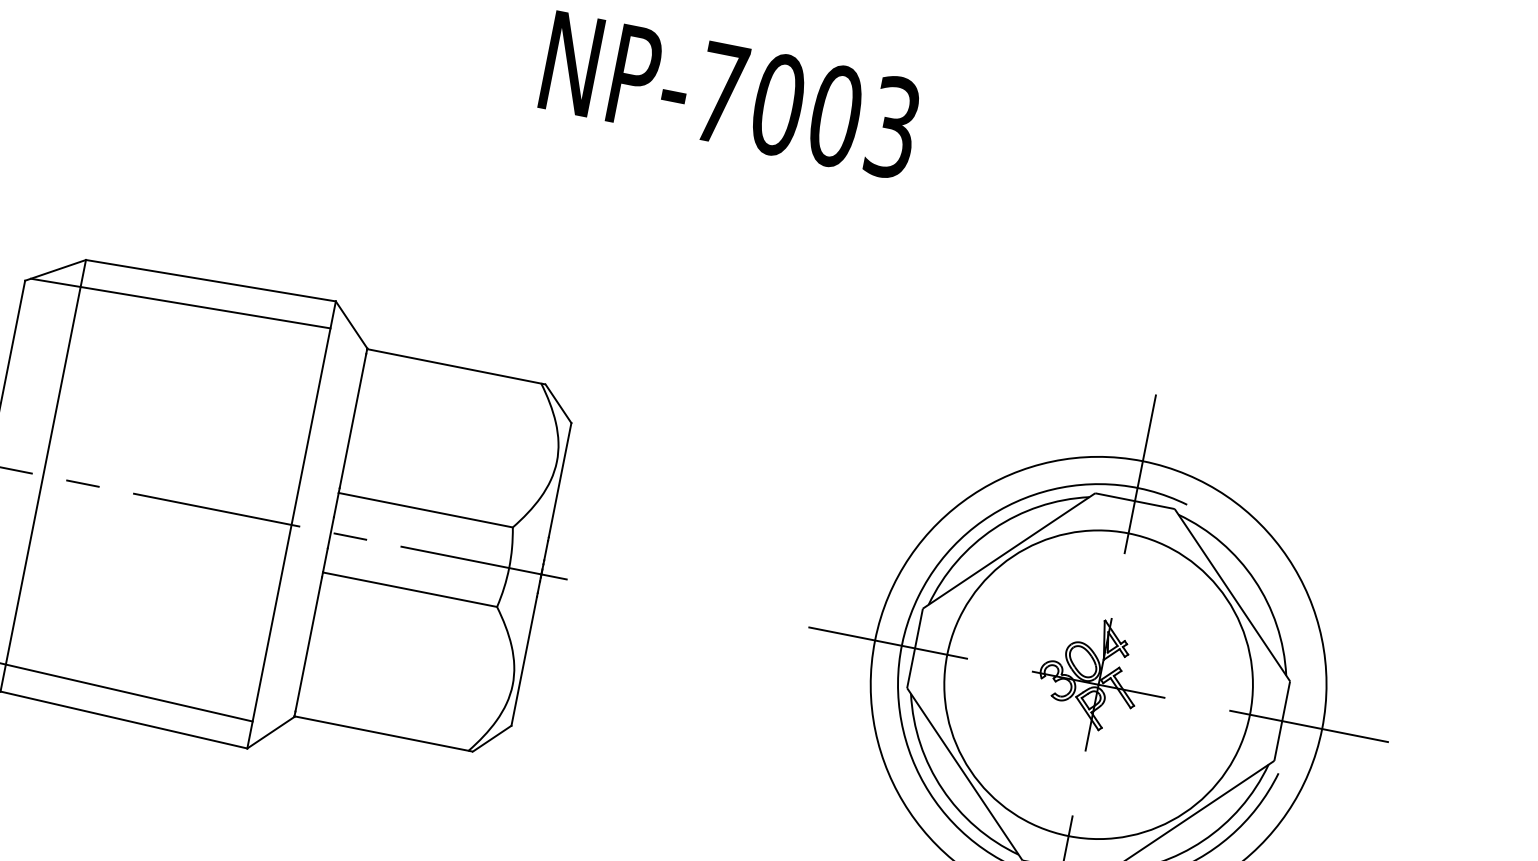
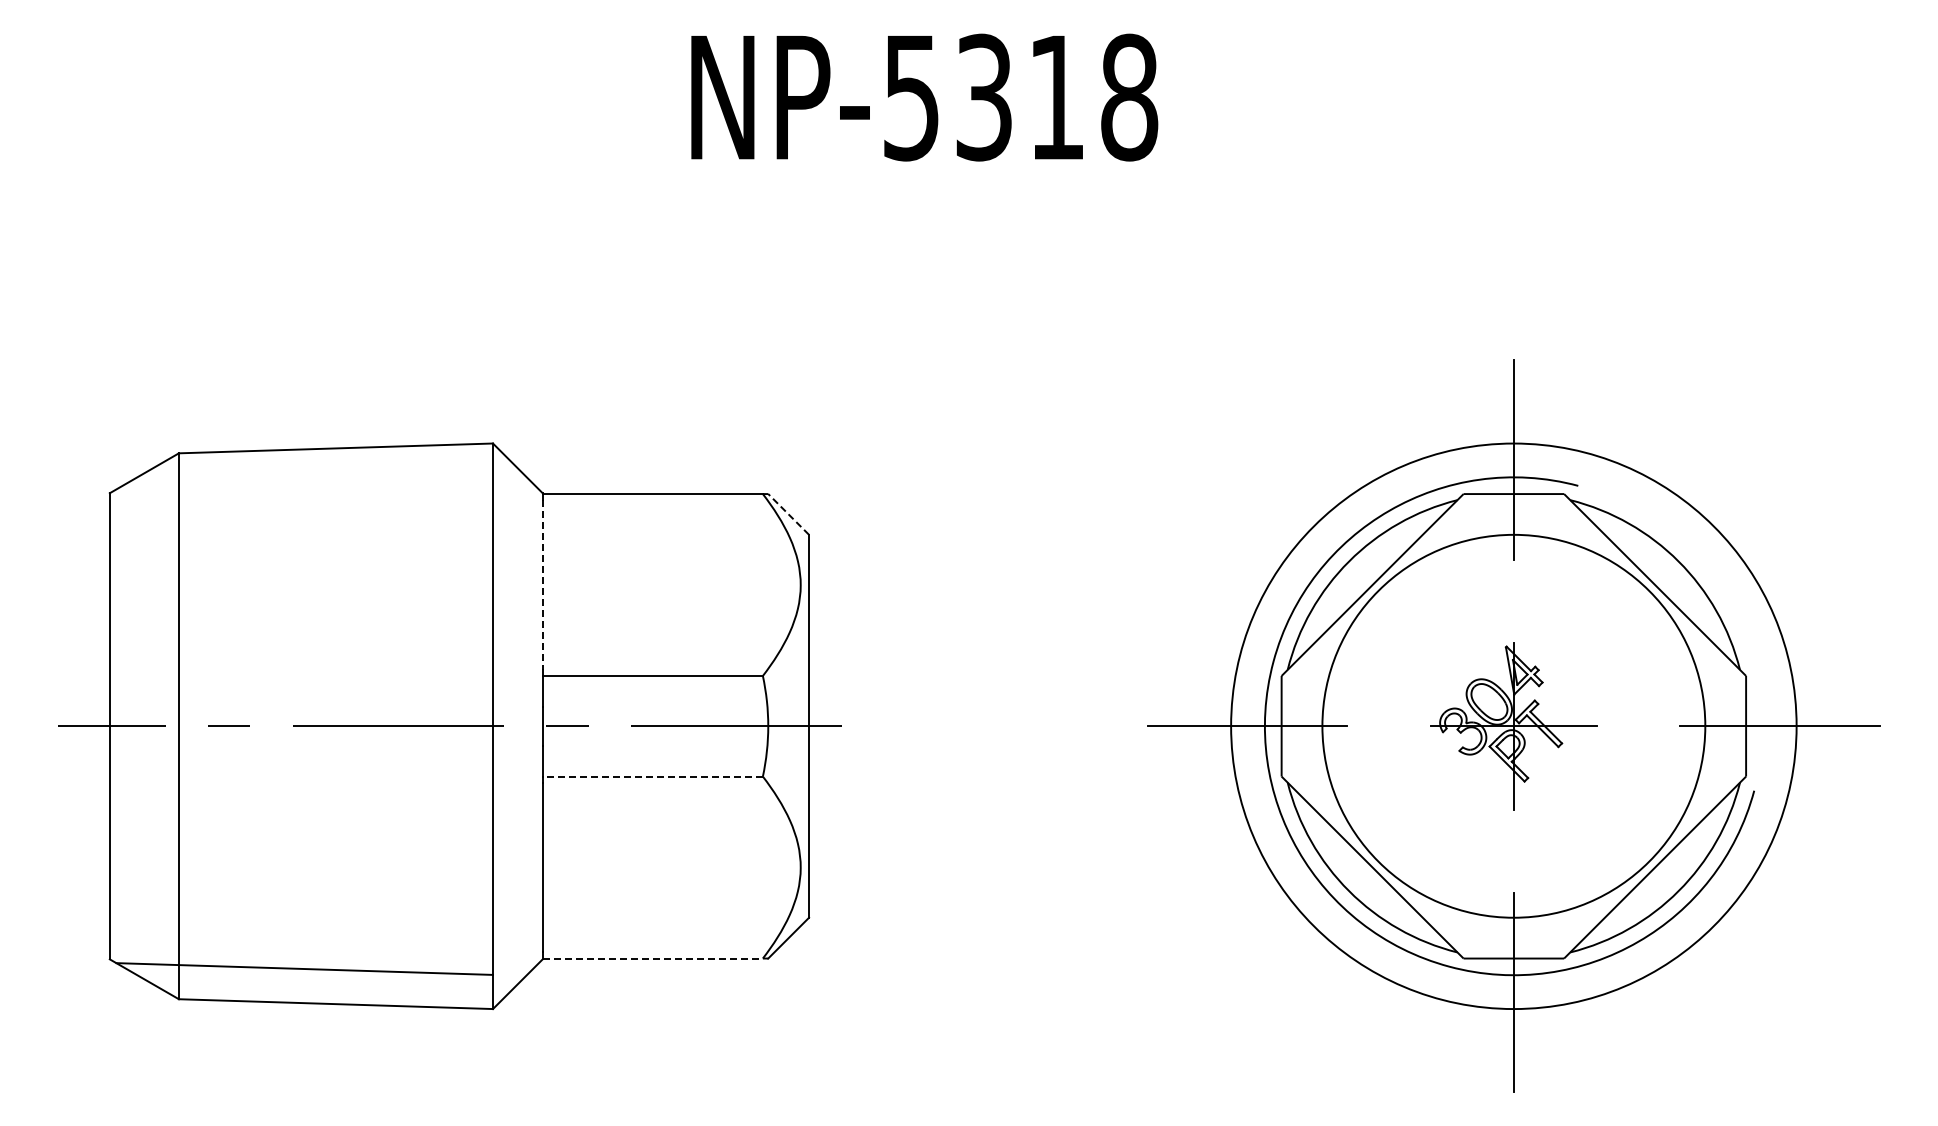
text: (807, 110) -> (1021, 97), NP-7003 -> NP-5318
line: (180, 303) -> (304, 483), removed
line: (558, 403) -> (788, 514), solid -> dashed
line: (352, 421) -> (542, 585), solid -> dashed
line: (409, 589) -> (652, 776), solid -> dashed
line: (382, 733) -> (653, 958), solid -> dashed

